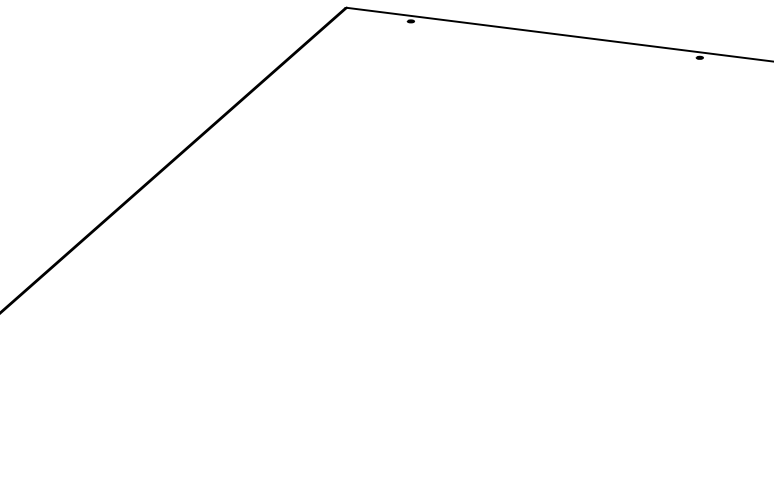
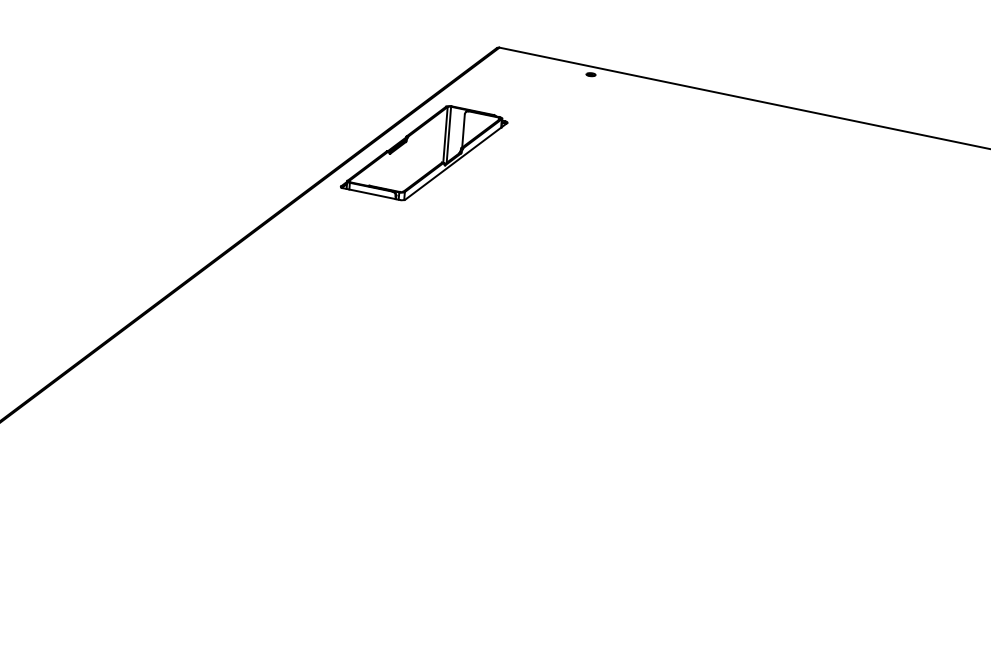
part: (300, 83) -> (423, 152), added

